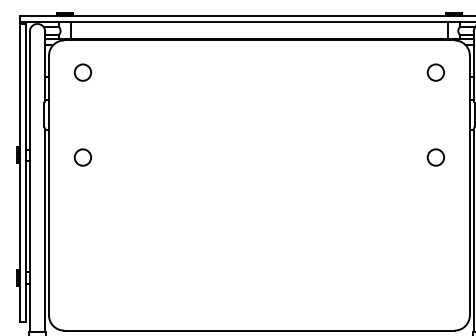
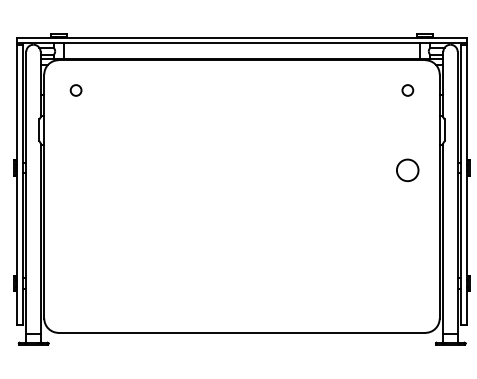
circle: (82, 72) -> (75, 90), size x0.7
circle: (435, 72) -> (407, 90), size x0.7
circle: (82, 156) -> (75, 169), removed
circle: (435, 156) -> (407, 169), size x1.4

